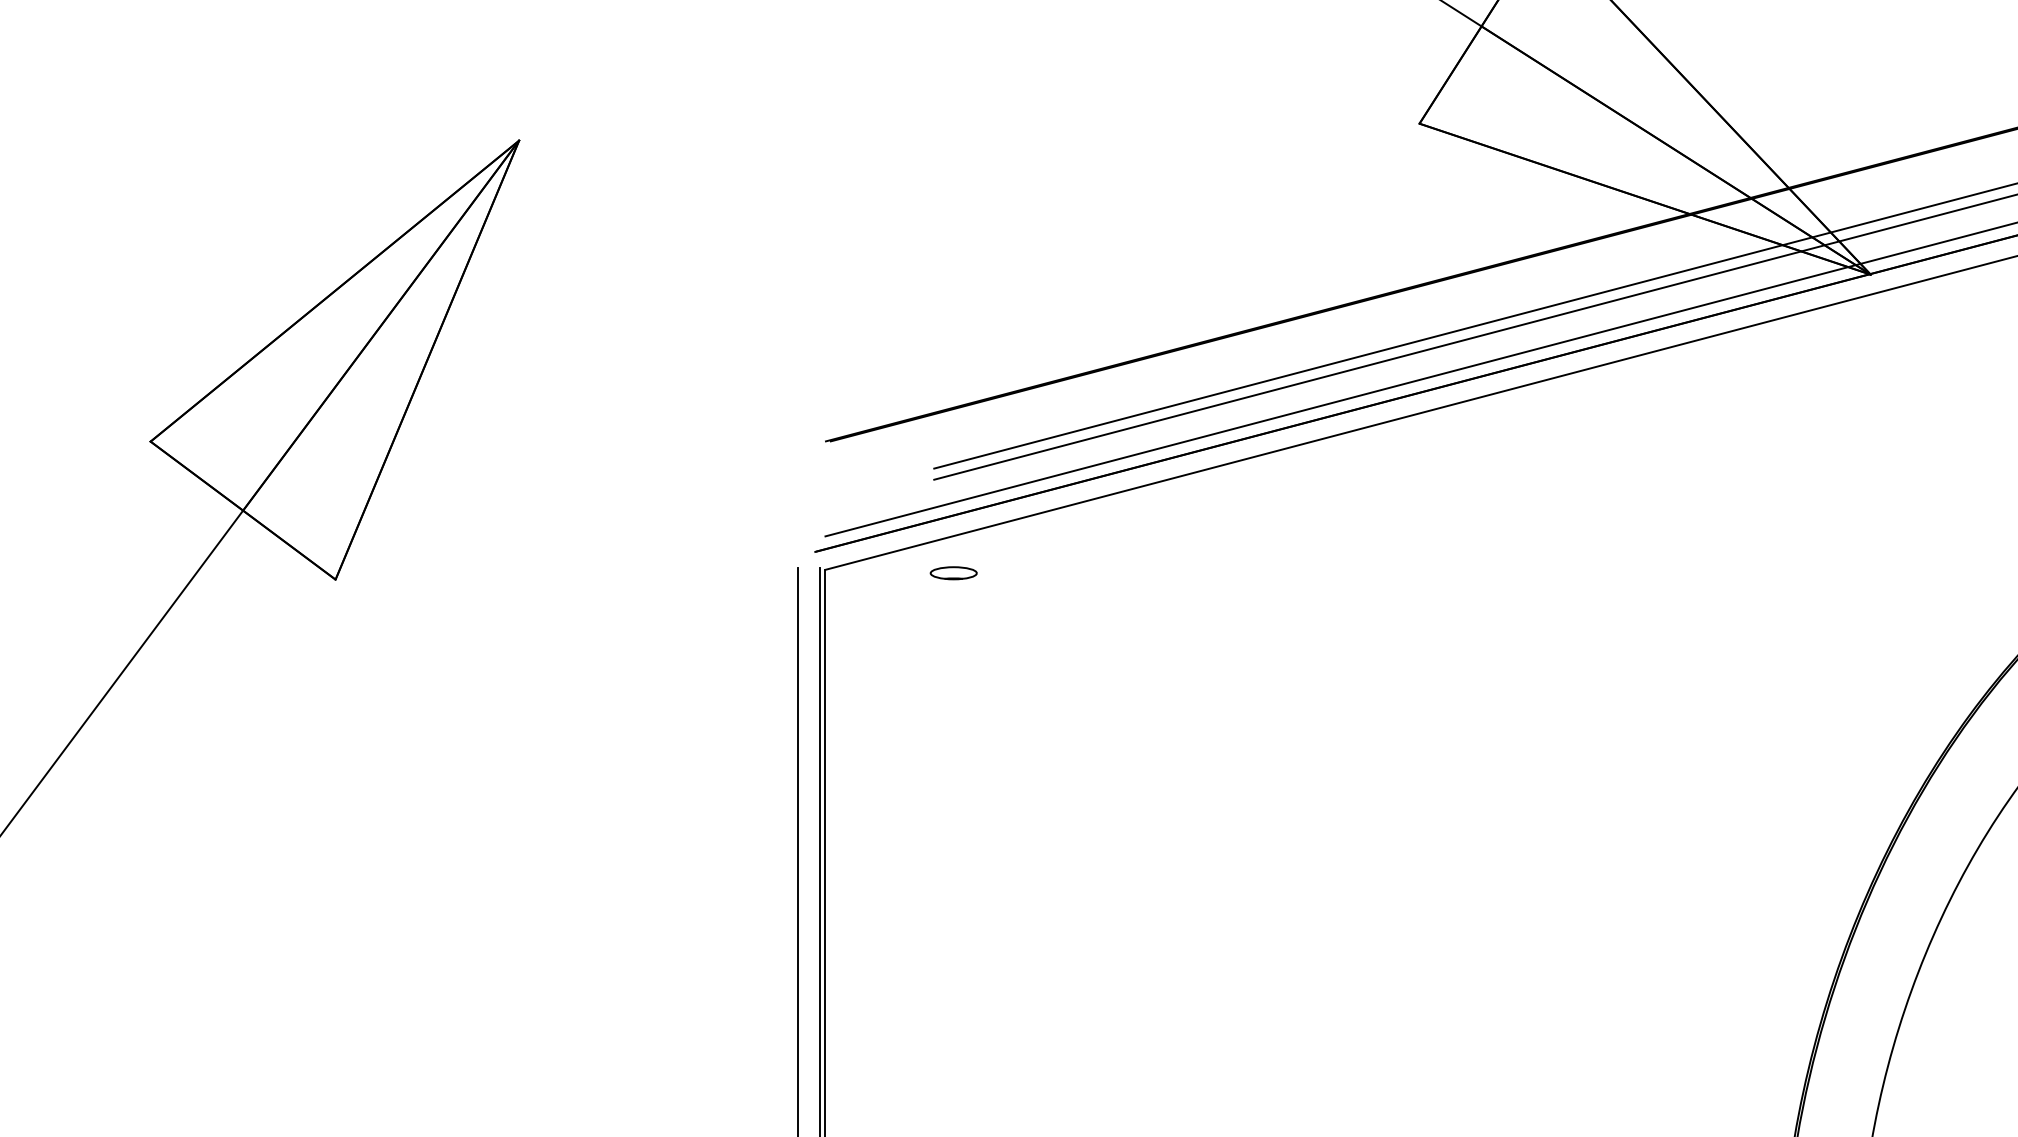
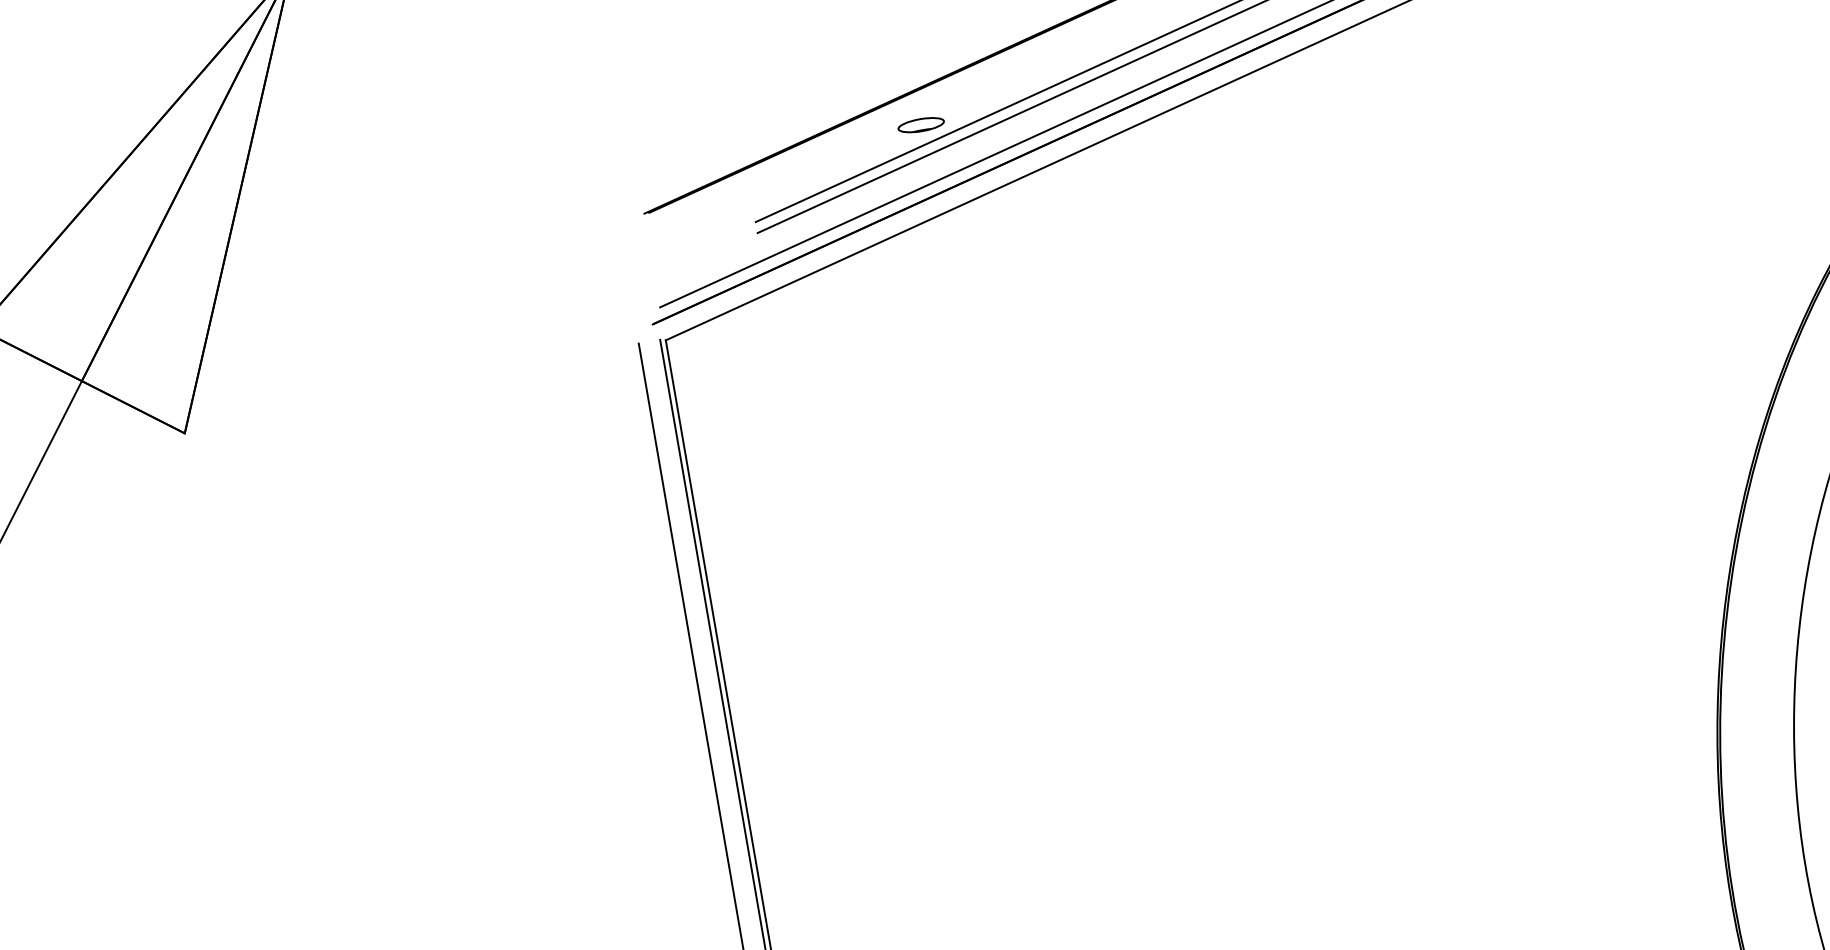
part: (953, 573) -> (921, 125), moved

